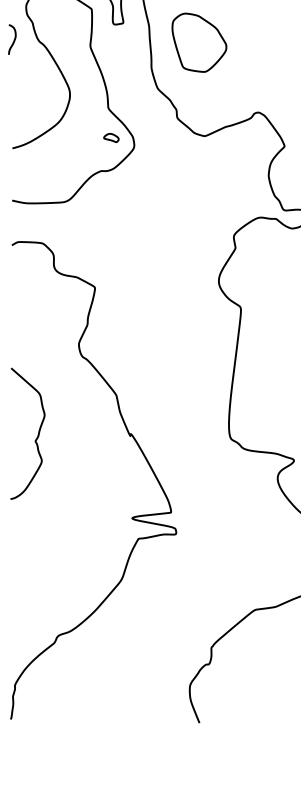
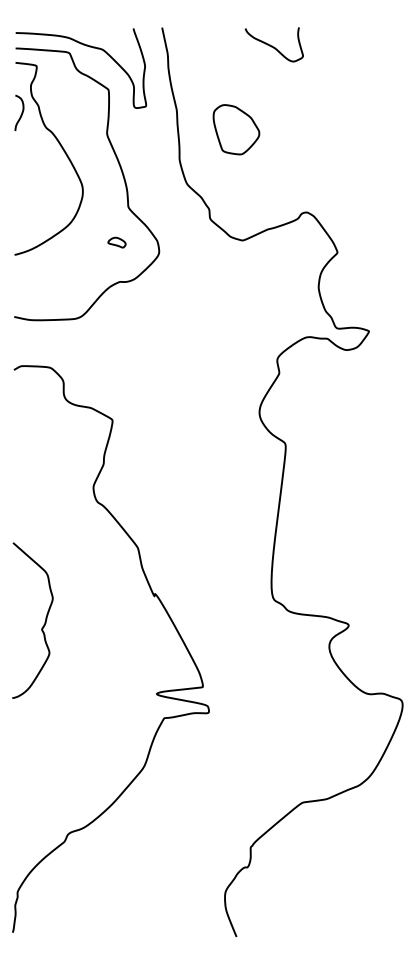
curve: (14, 39) -> (21, 112), moved
part: (199, 42) -> (236, 129), size x0.71
part: (110, 137) -> (116, 242), moved
curve: (35, 438) -> (42, 626), moved

